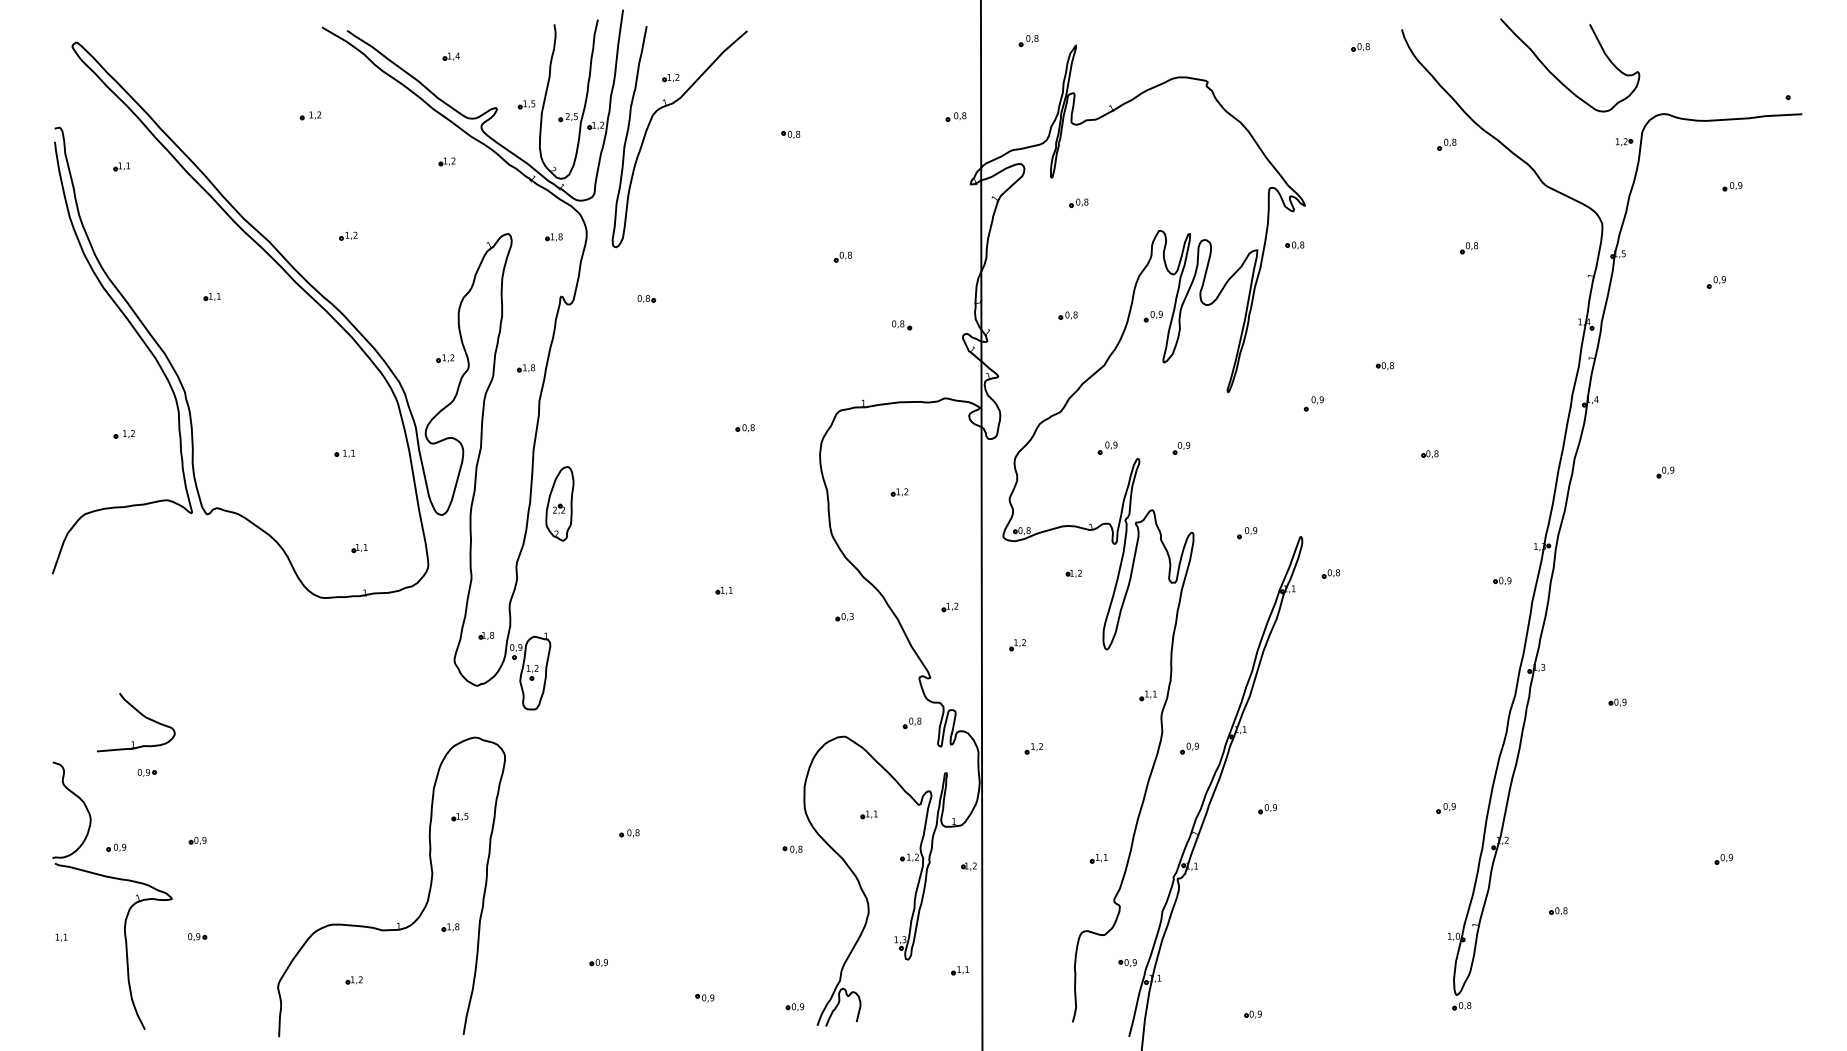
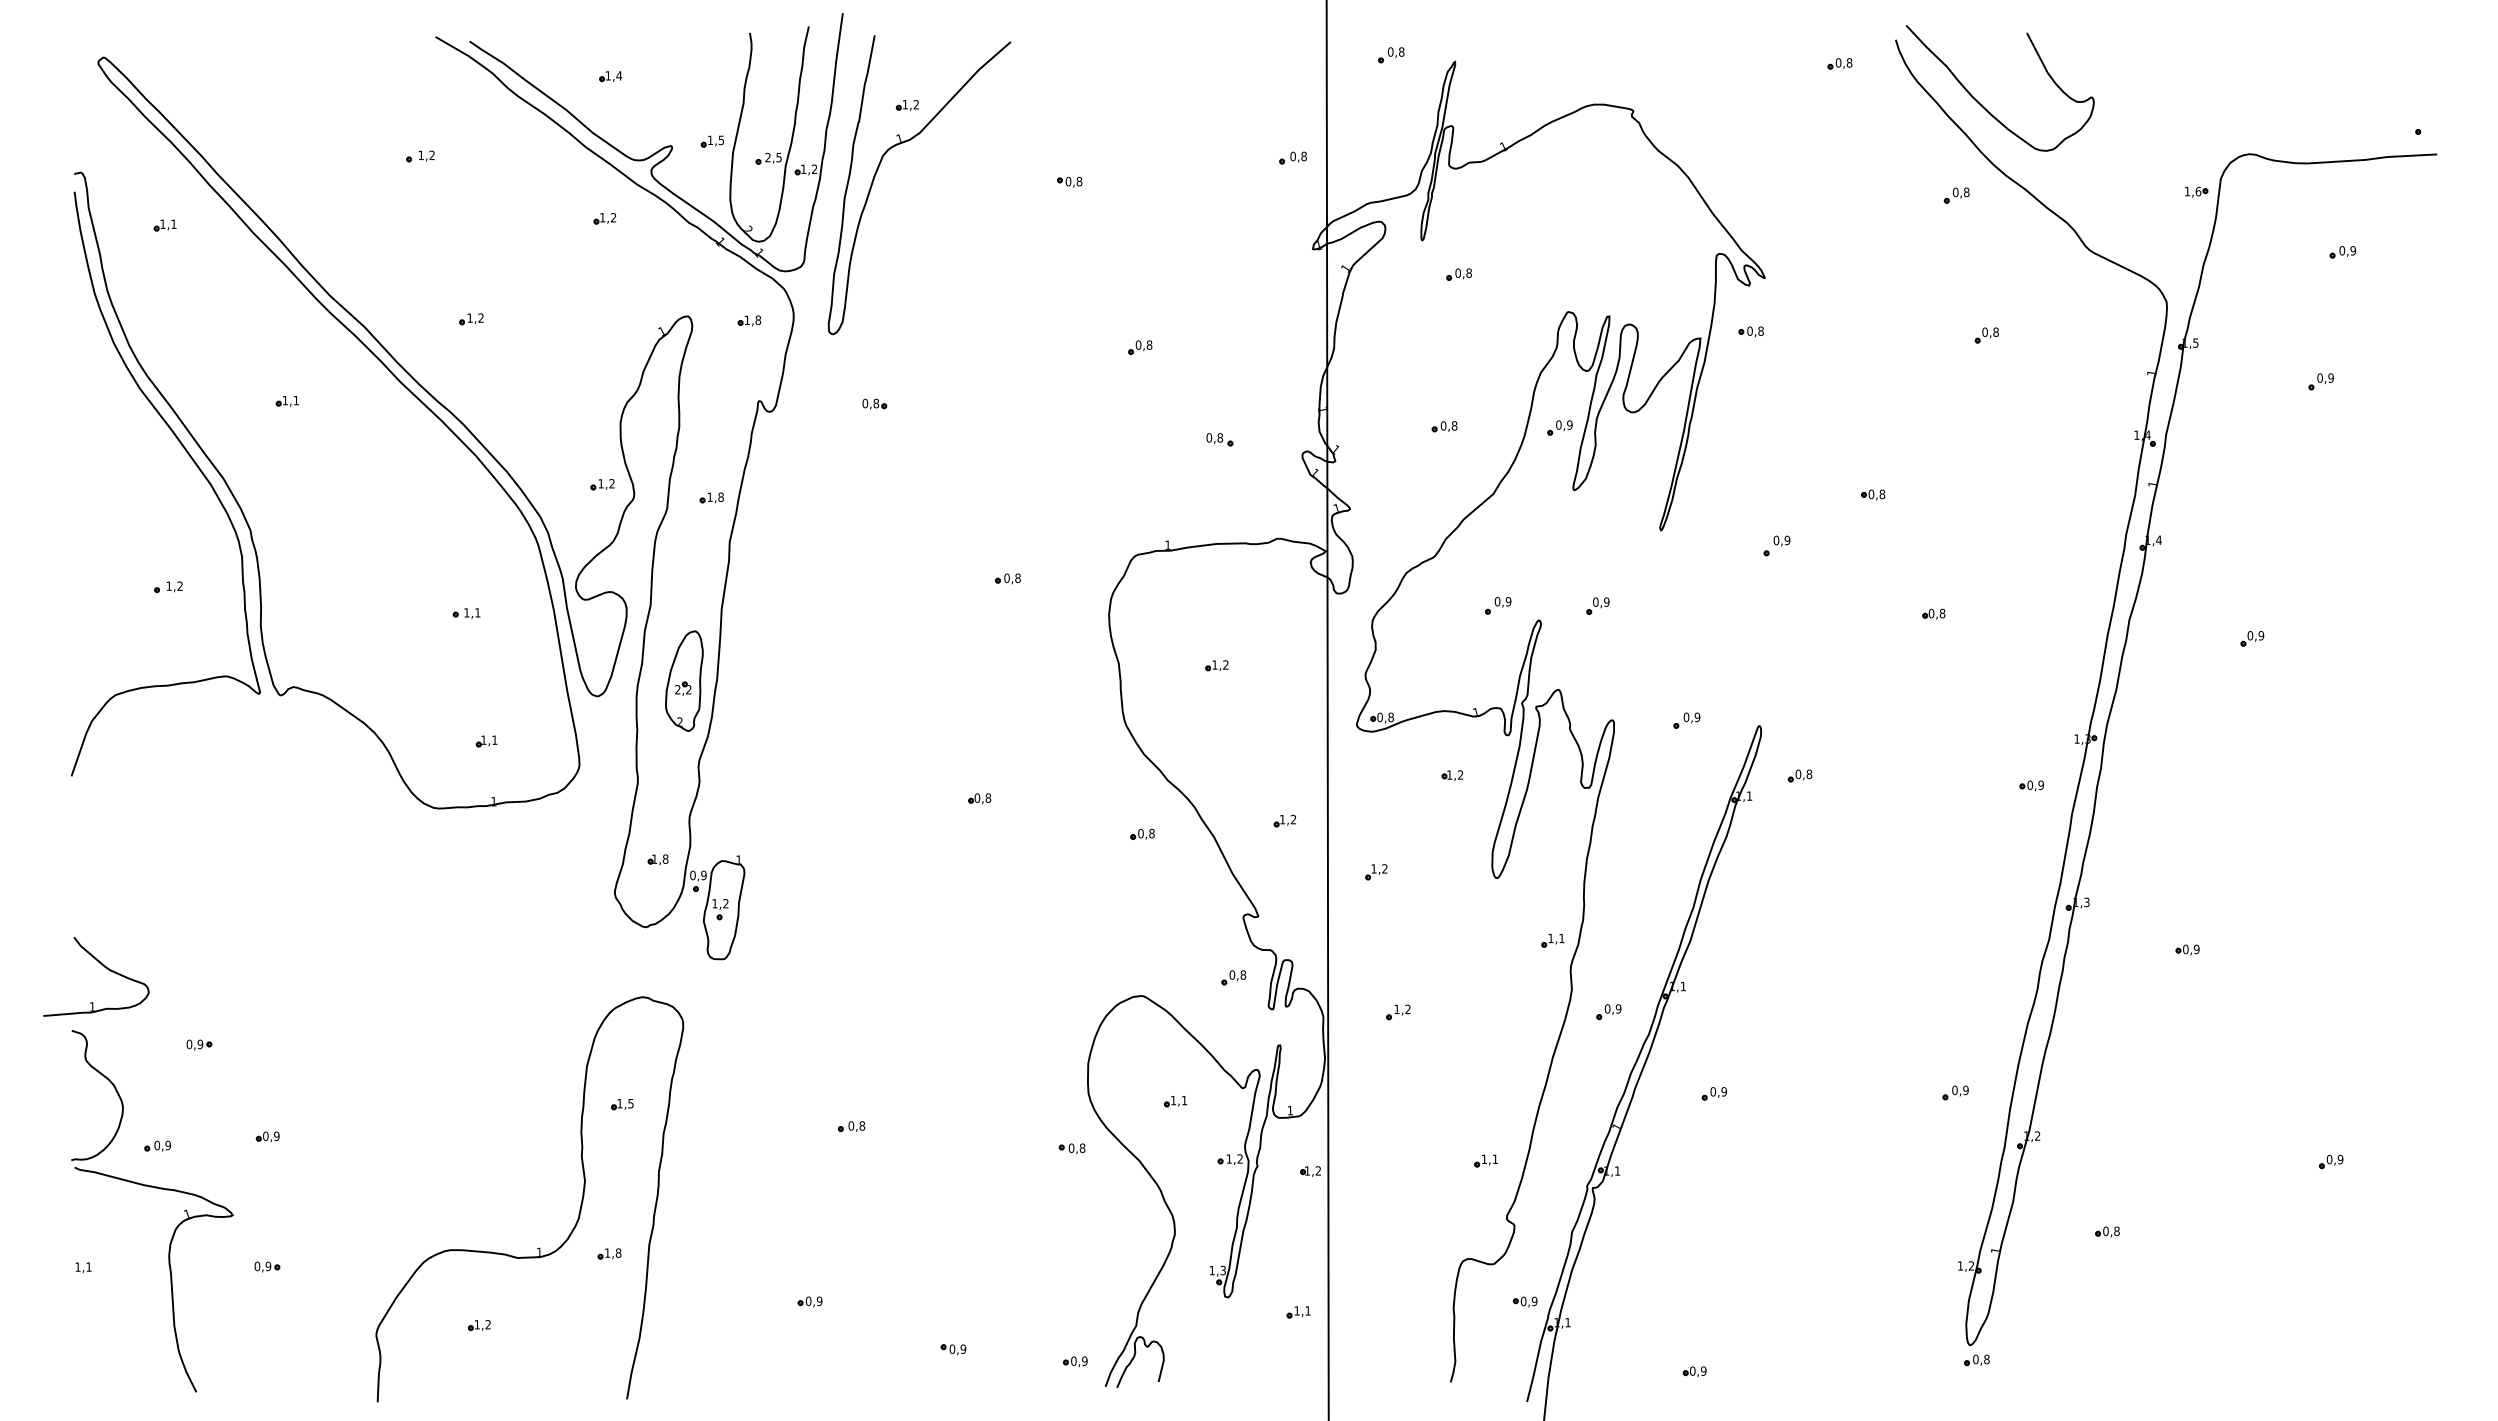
curve: (1558, 78) -> (1984, 106), moved
text: (1625, 141) -> (2198, 191), 1,2 -> 1,6
part: (559, 503) -> (684, 680), moved
text: (726, 589) -> (982, 797), 1,1 -> 0,8
text: (851, 616) -> (1151, 833), 0,3 -> 0,8
part: (142, 715) -> (104, 967), moved
text: (1457, 935) -> (1971, 1265), 1,0 -> 1,2

